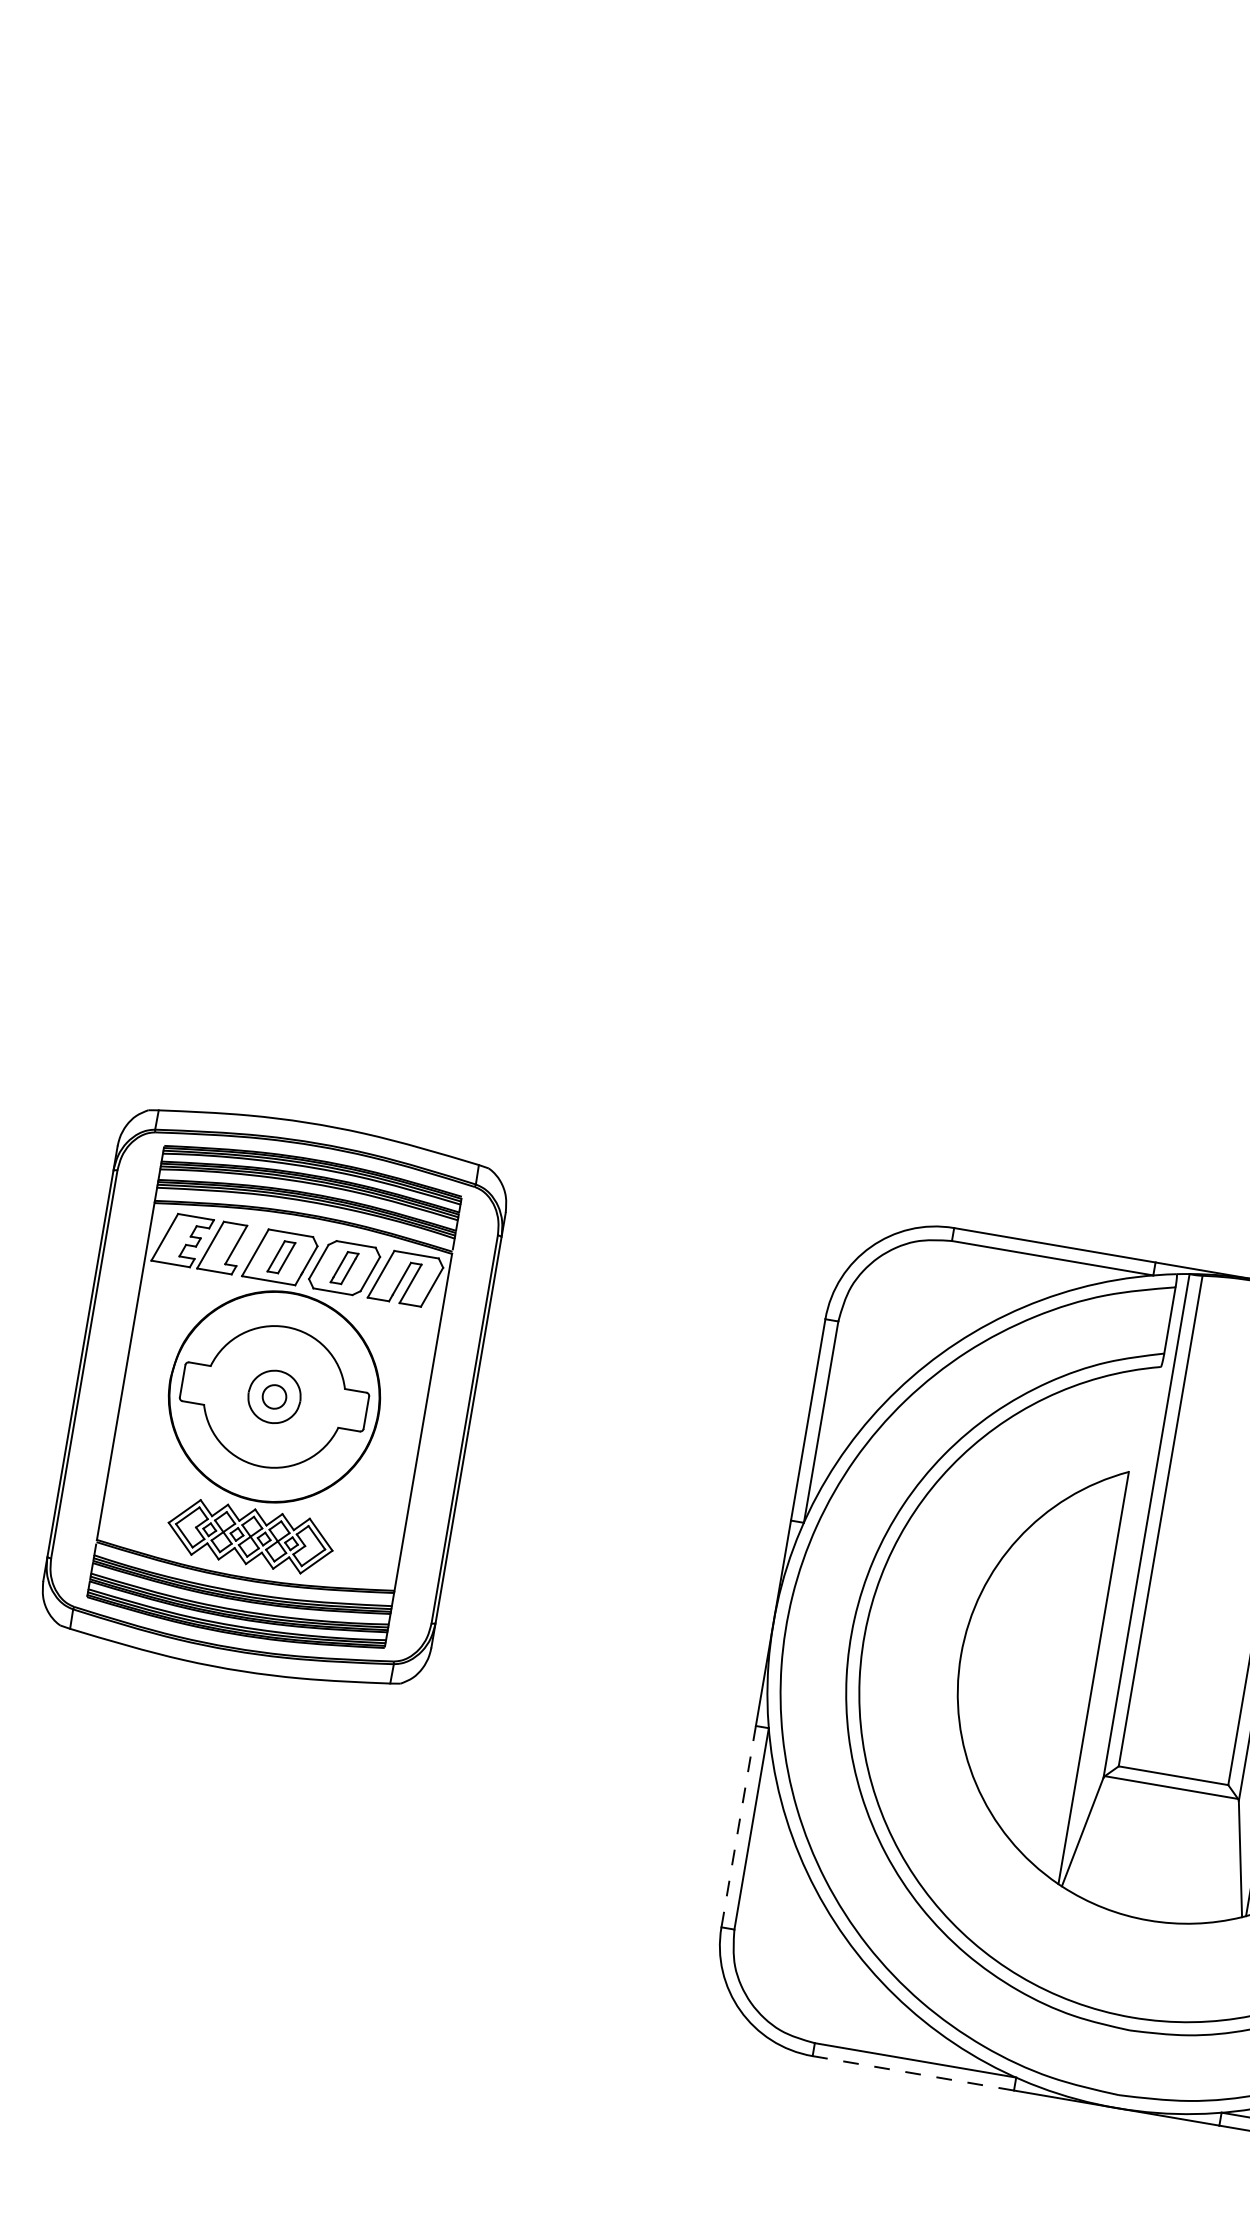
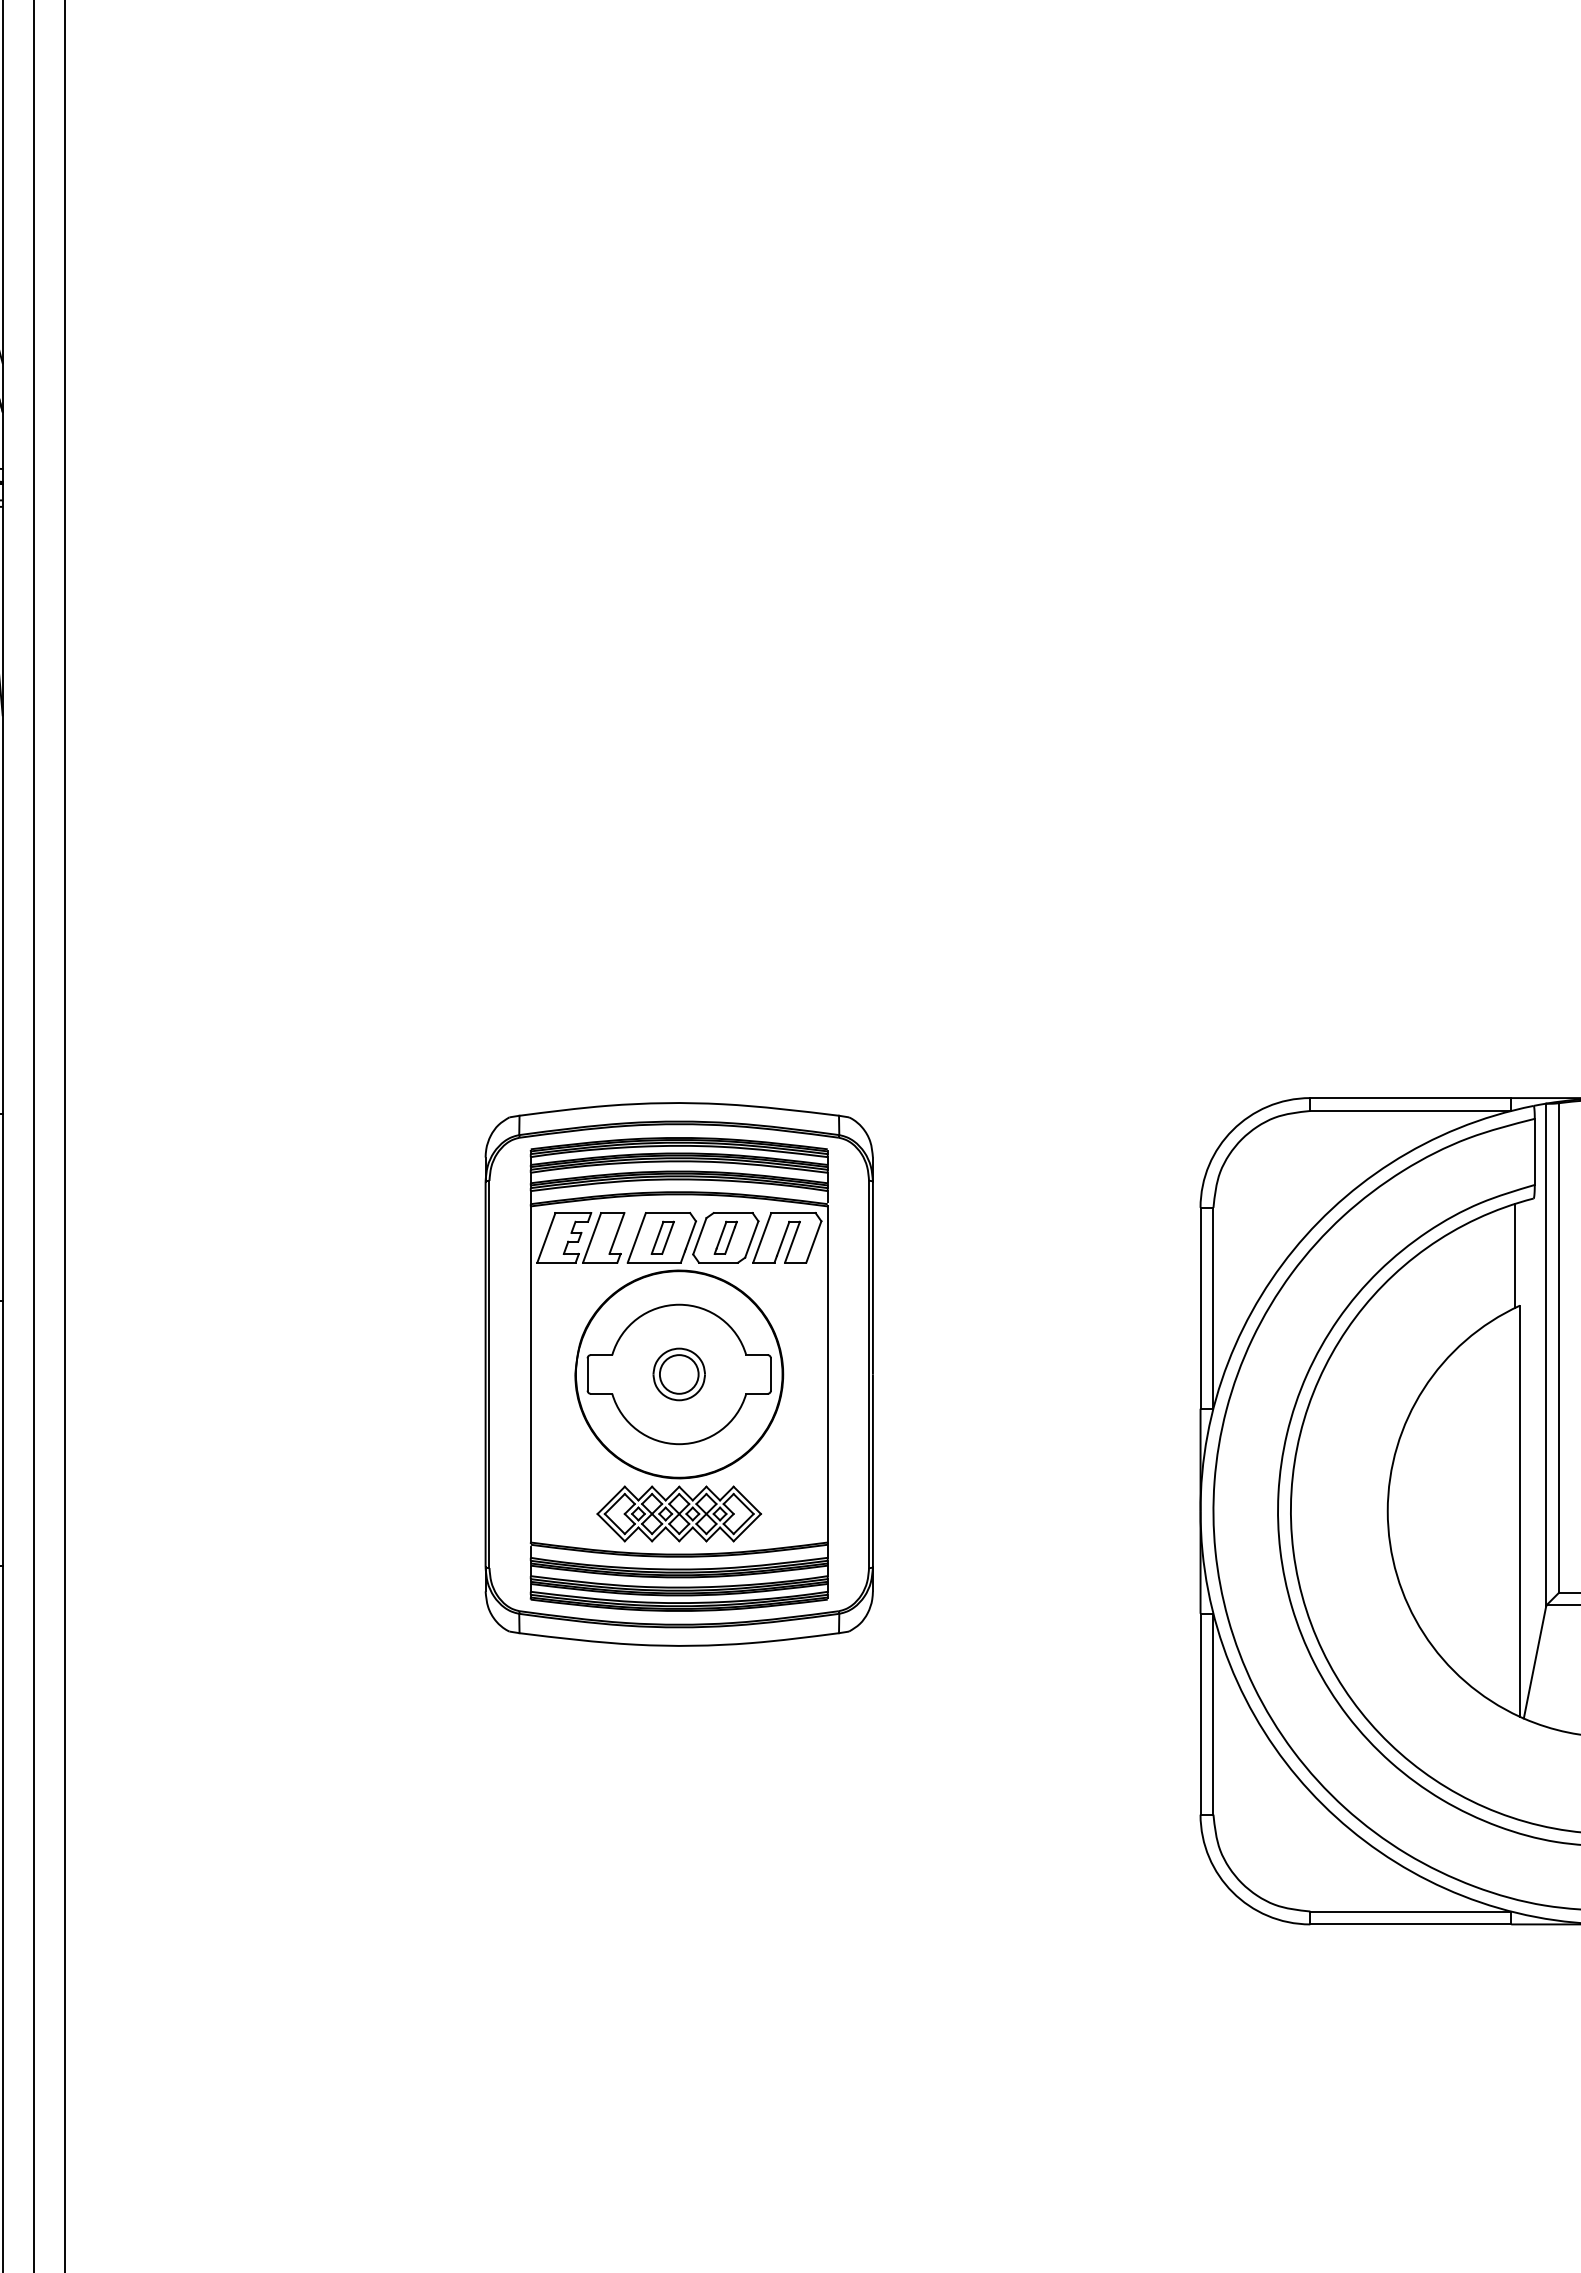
circle: (273, 1396) -> (678, 1374), size x1.67
line: (1131, 1420) -> (1514, 1255), added
line: (738, 1825) -> (1200, 1713), dashed -> solid
line: (913, 2073) -> (1410, 1924), dashed -> solid

